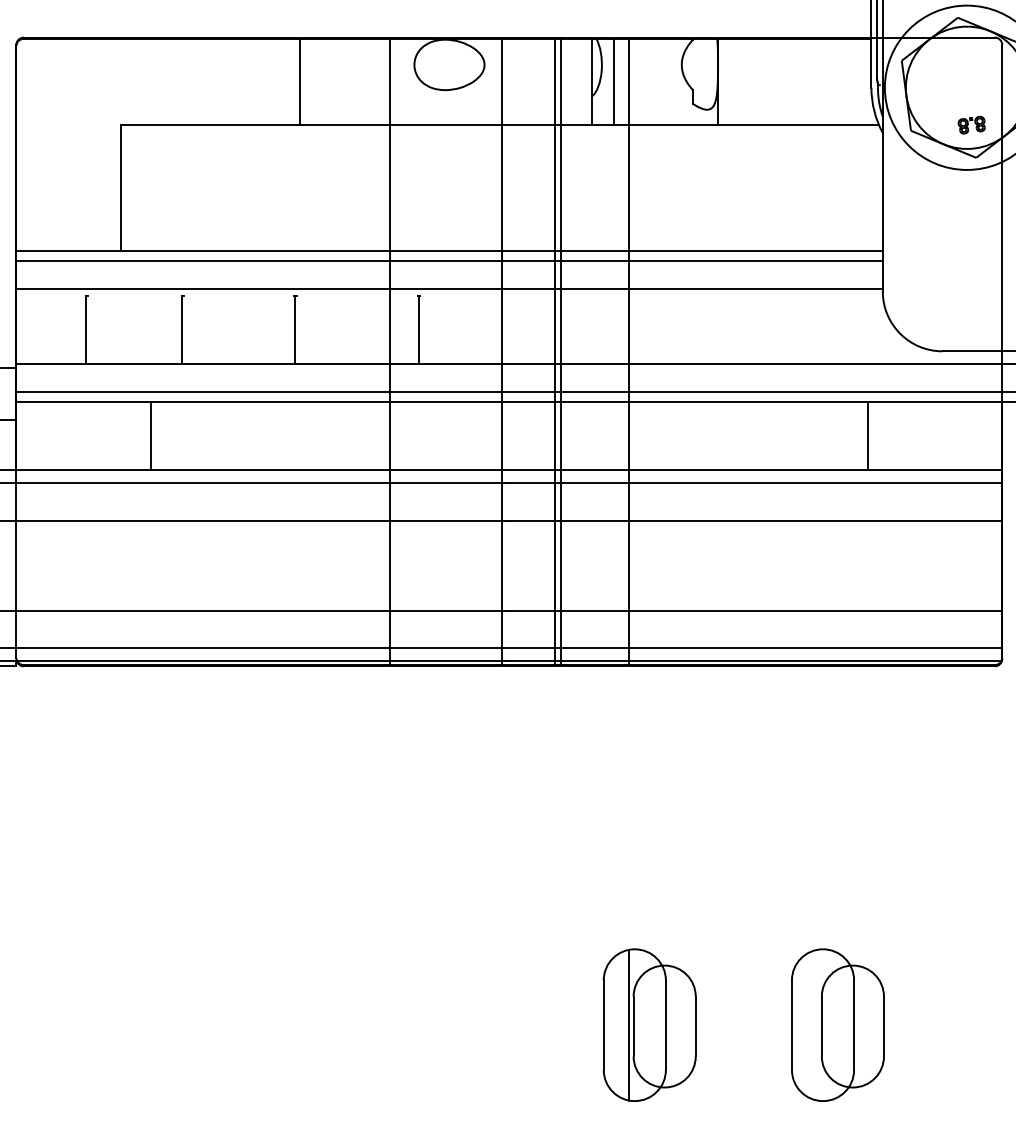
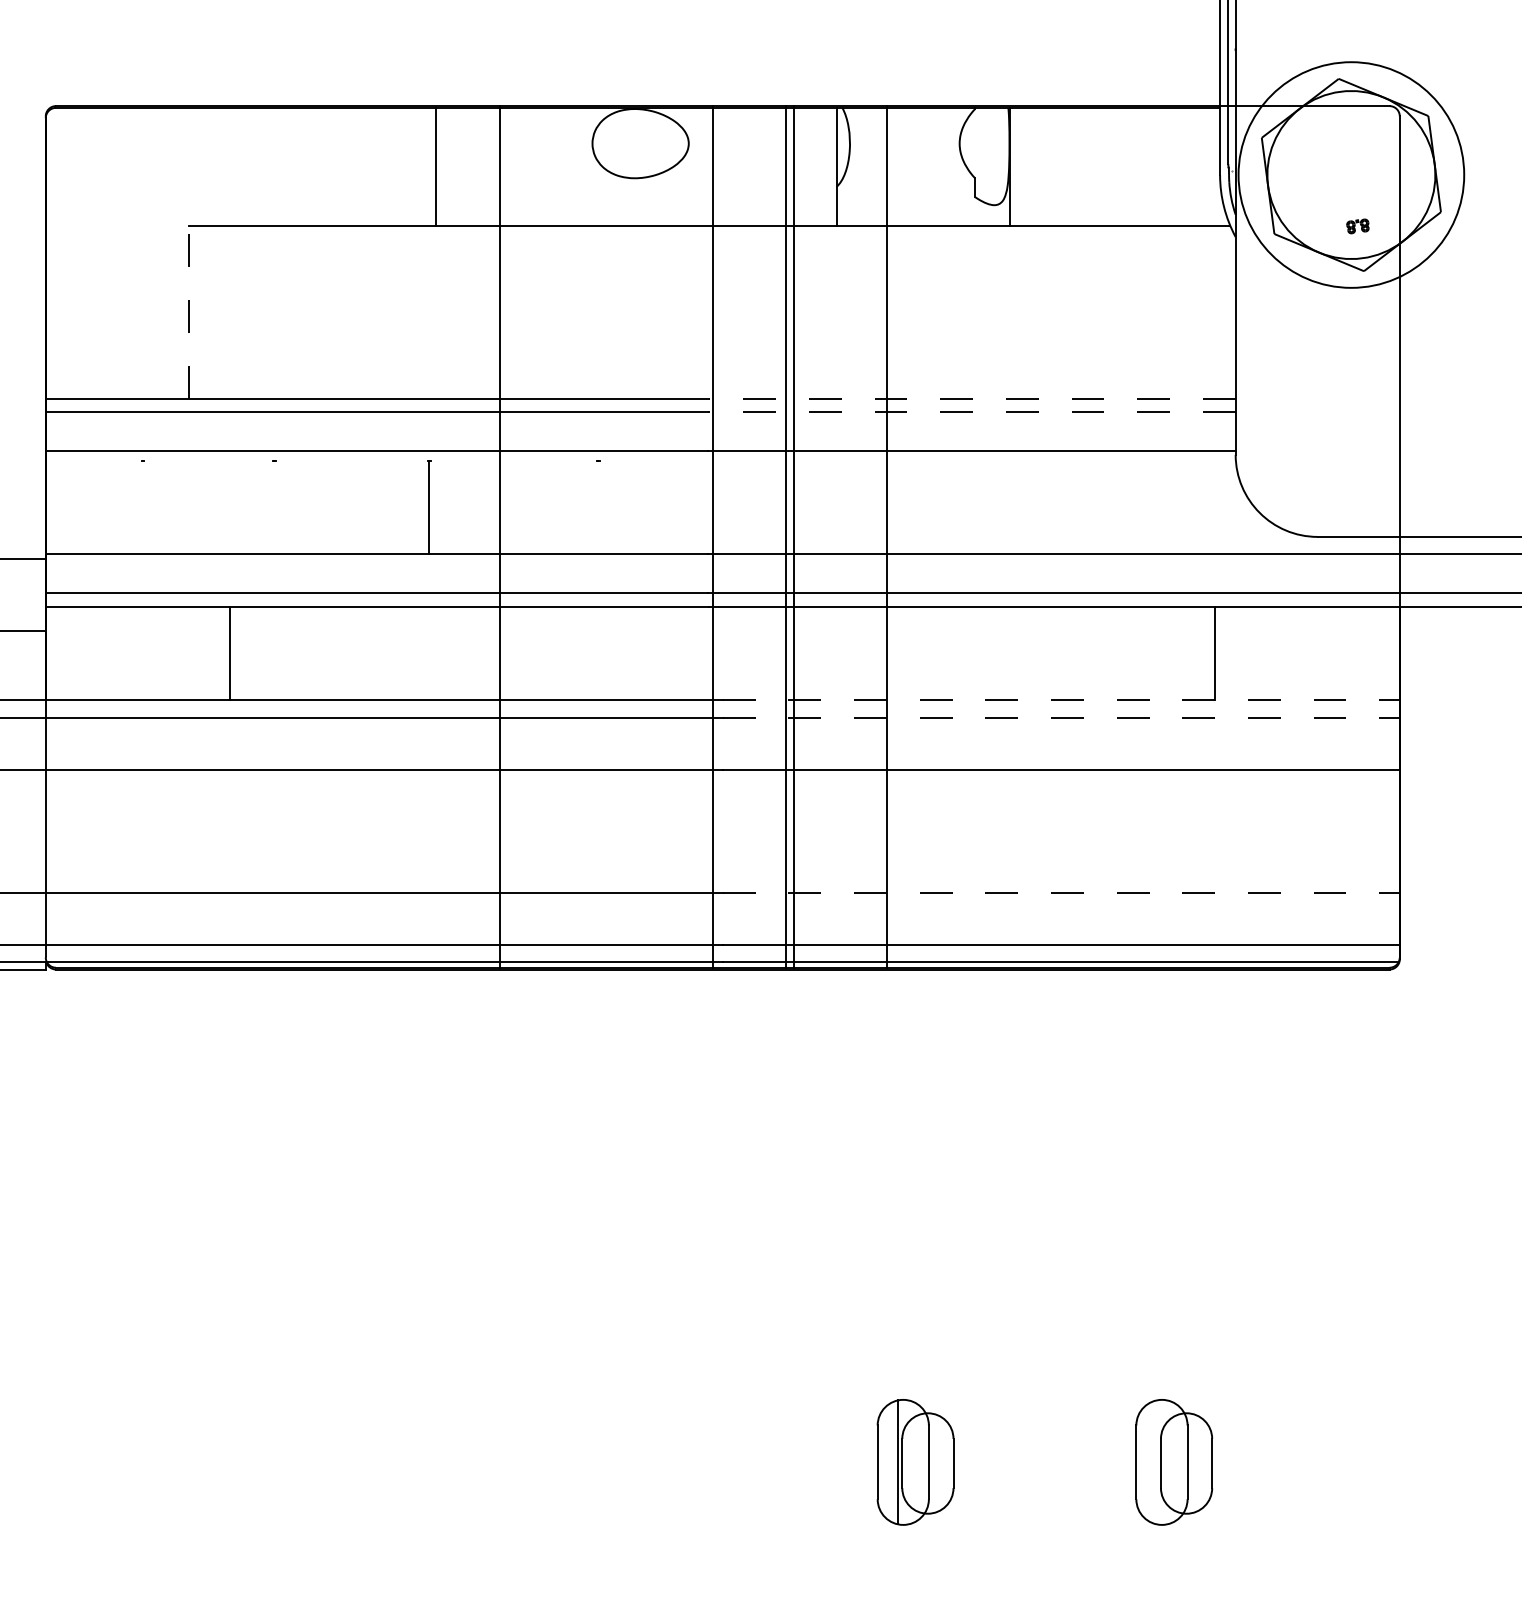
line: (613, 81) -> (865, 166), removed
part: (971, 125) -> (1357, 226), size x0.6
line: (120, 187) -> (189, 311), solid -> dashed
line: (690, 250) -> (971, 398), solid -> dashed
line: (690, 260) -> (971, 412), solid -> dashed
line: (86, 329) -> (141, 506), removed
line: (182, 329) -> (273, 506), removed
line: (418, 329) -> (598, 506), removed
line: (389, 351) -> (499, 536), moved
line: (755, 470) -> (1061, 700), solid -> dashed
line: (755, 482) -> (1061, 717), solid -> dashed
line: (755, 610) -> (1061, 893), solid -> dashed
part: (649, 1025) -> (915, 1462), size x0.6
part: (838, 1025) -> (1174, 1462), size x0.6

